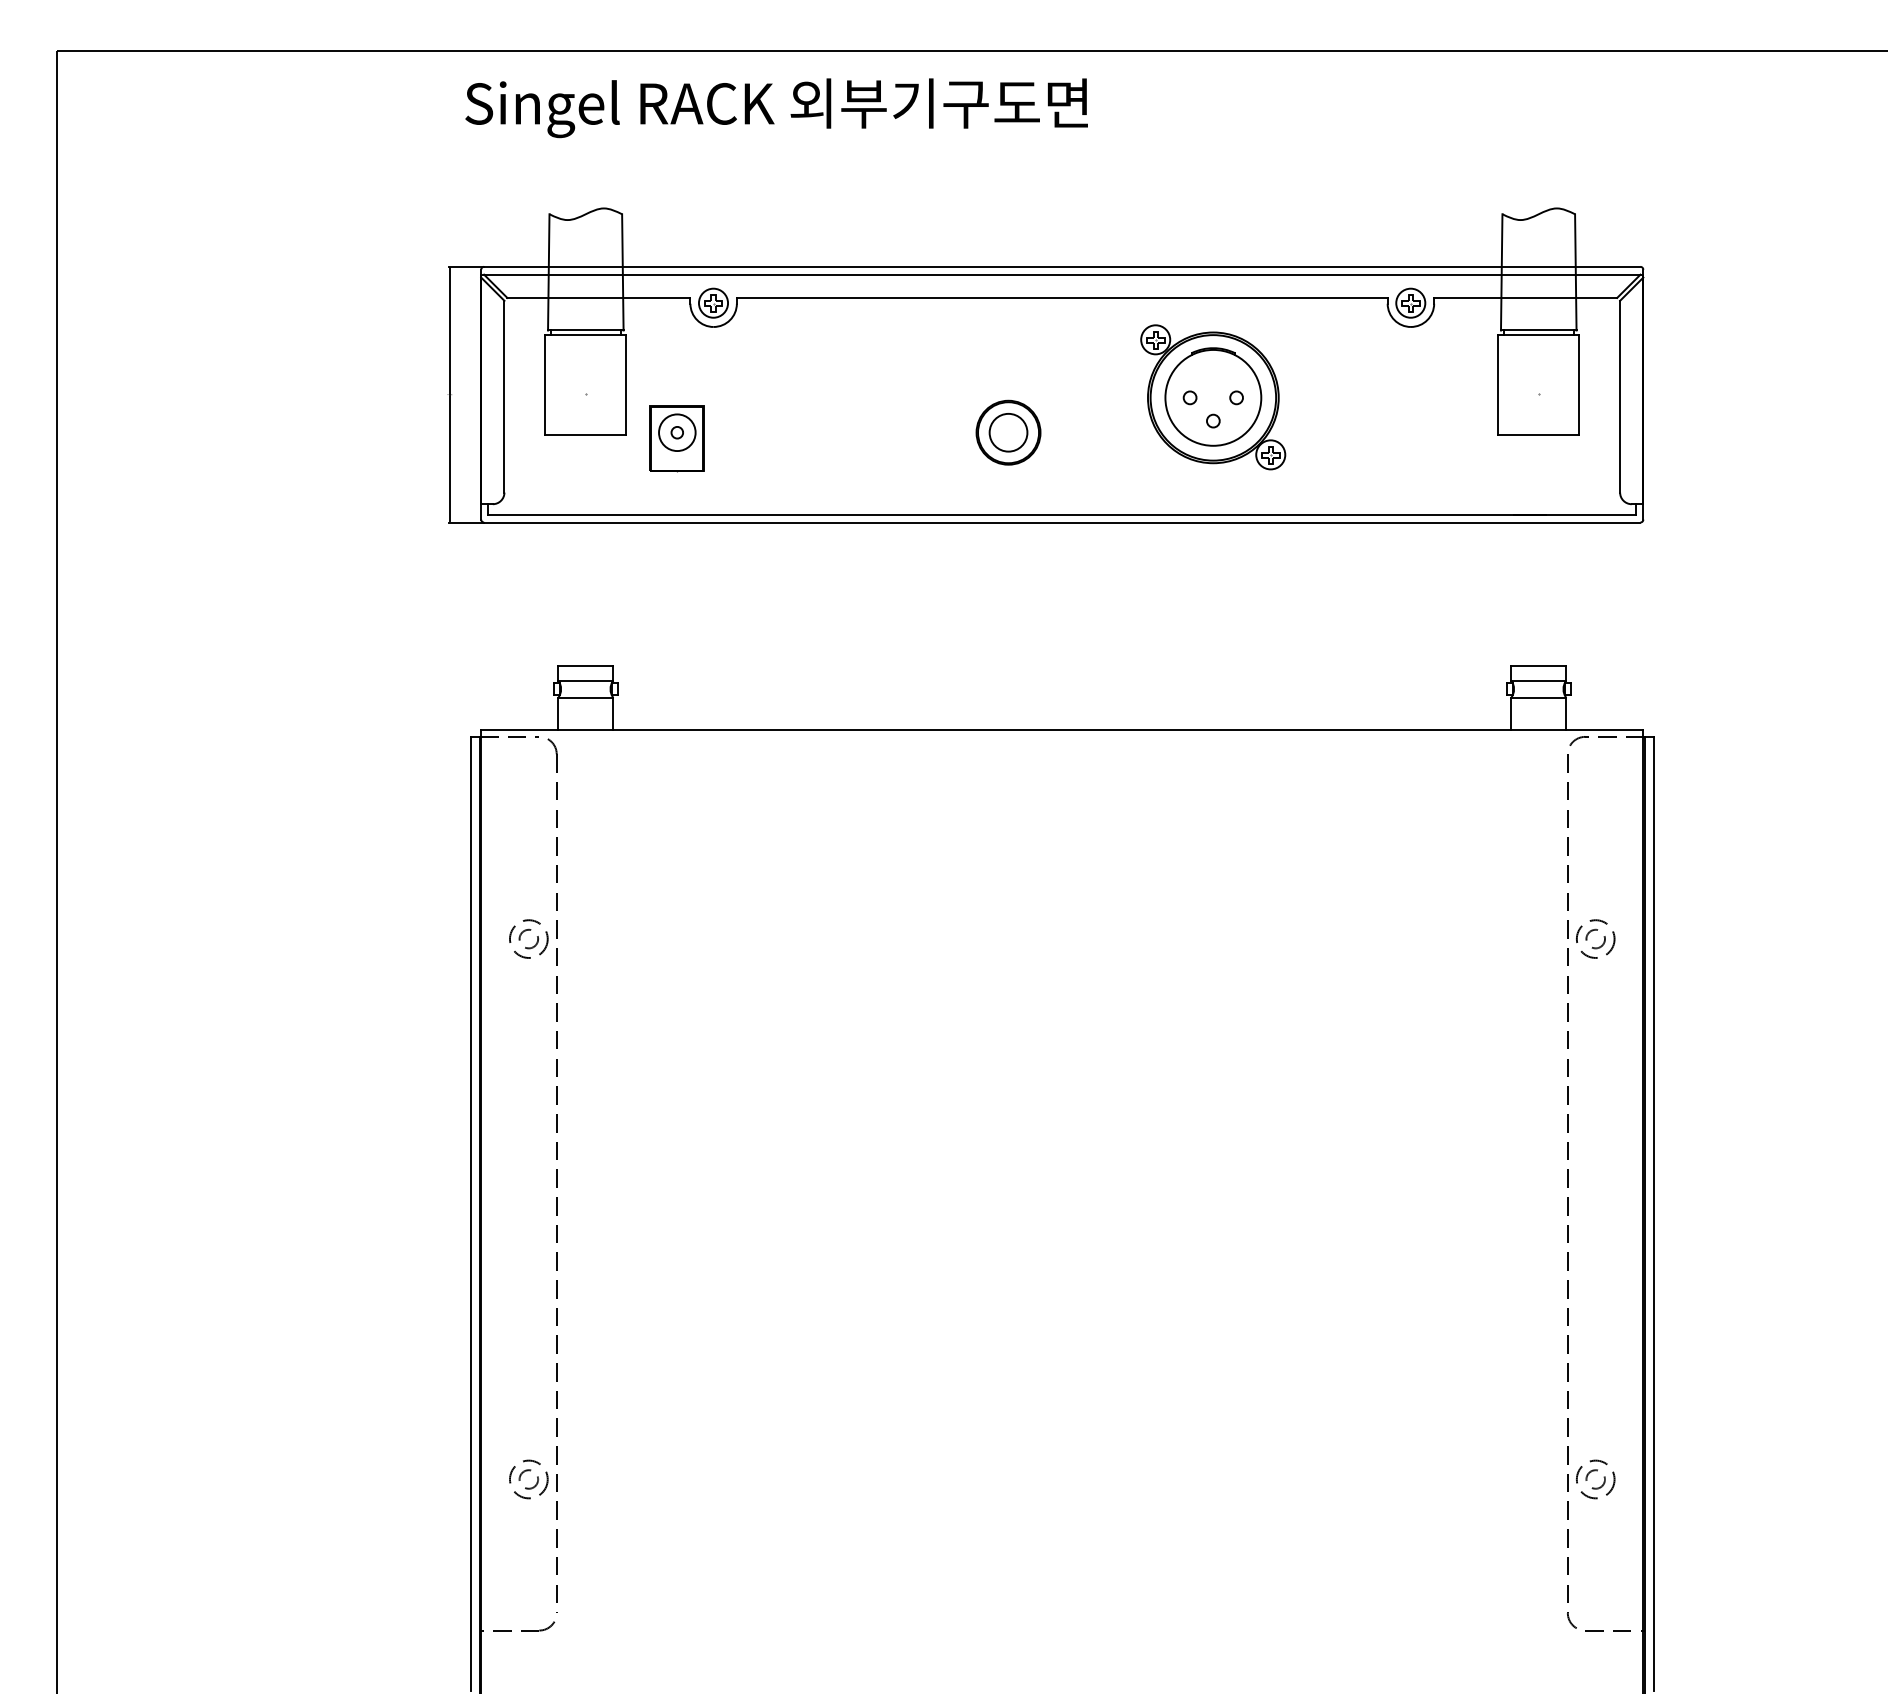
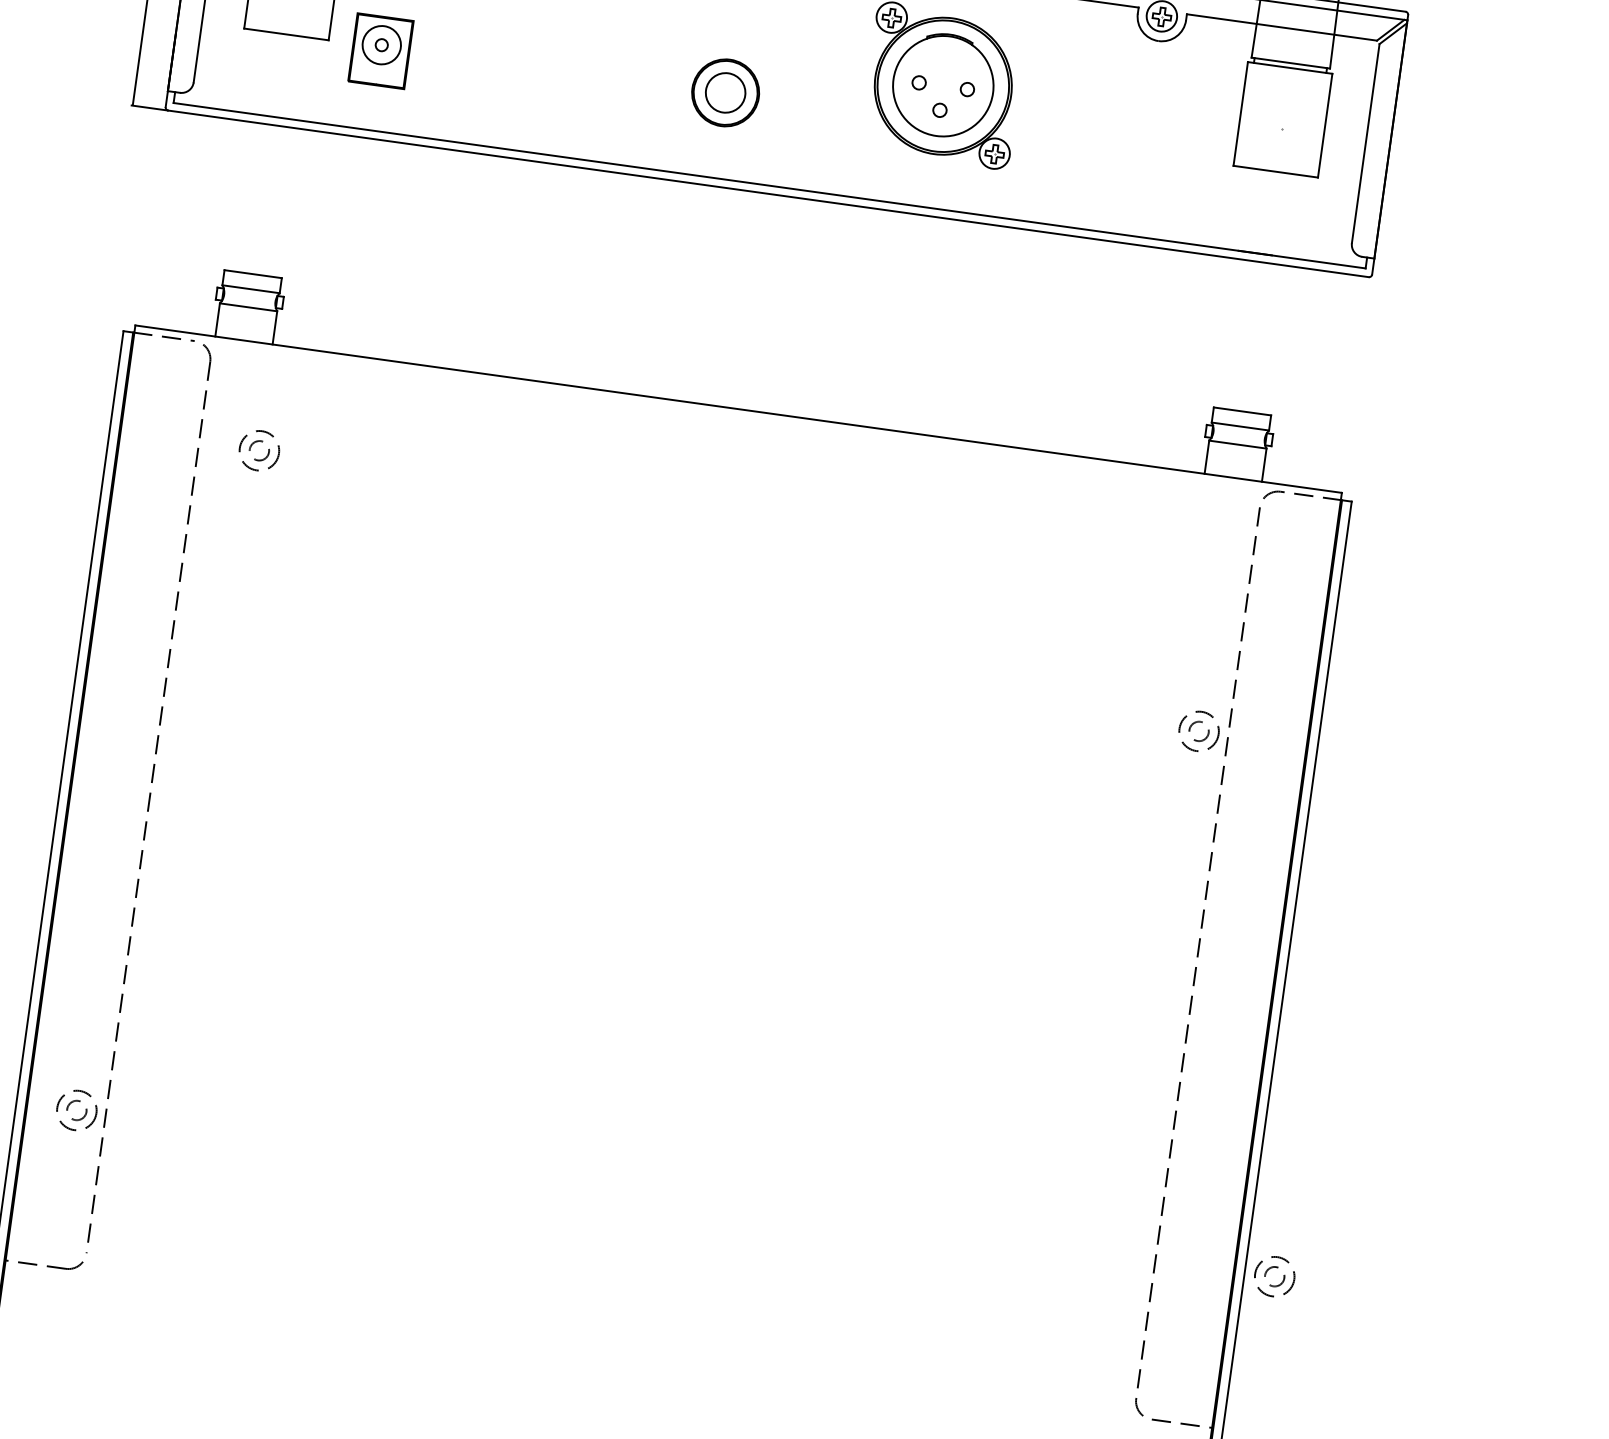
part: (526, 931) -> (258, 442), moved
part: (1592, 931) -> (1196, 723), moved
part: (1589, 1474) -> (1269, 1270), moved

